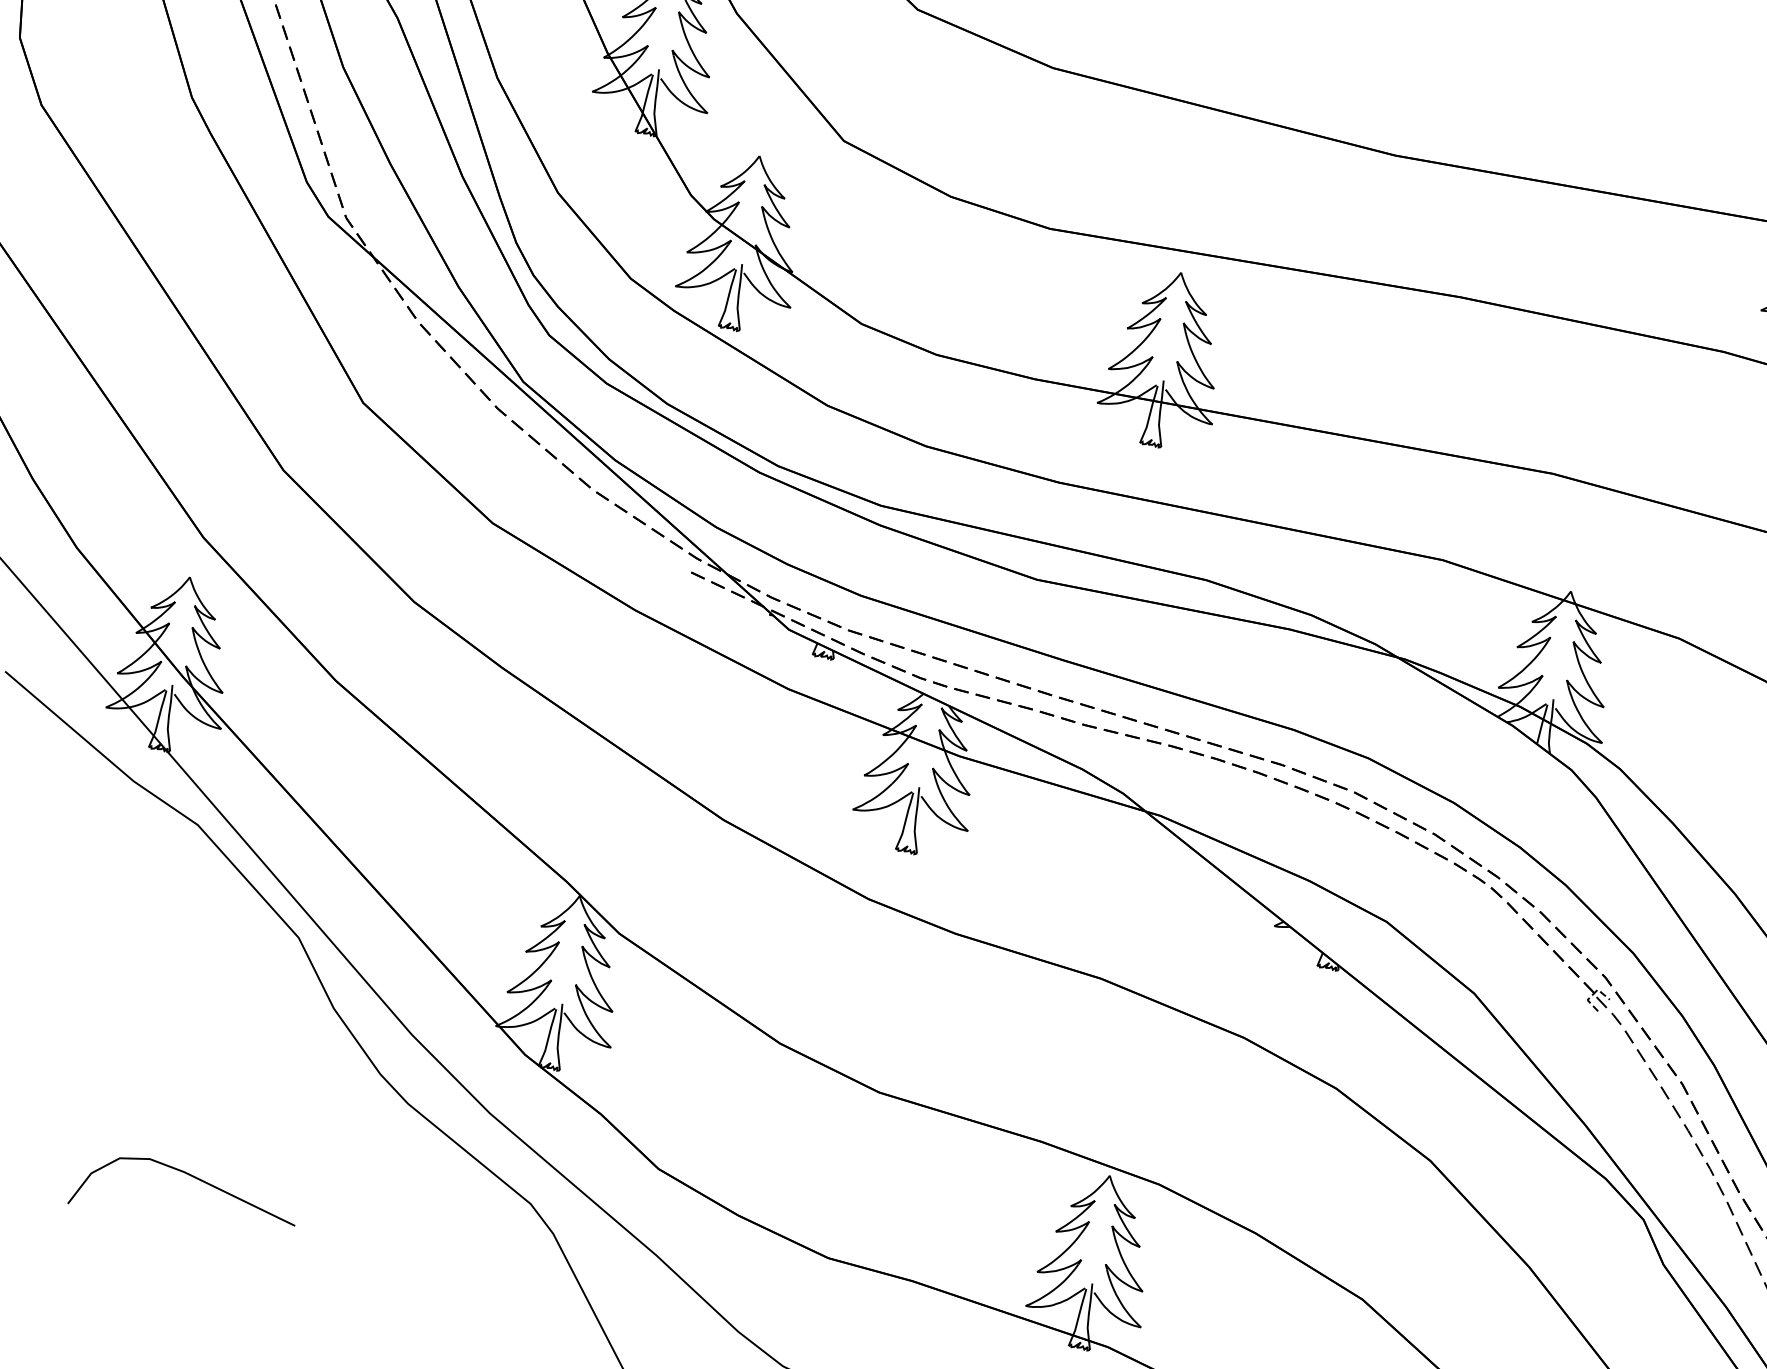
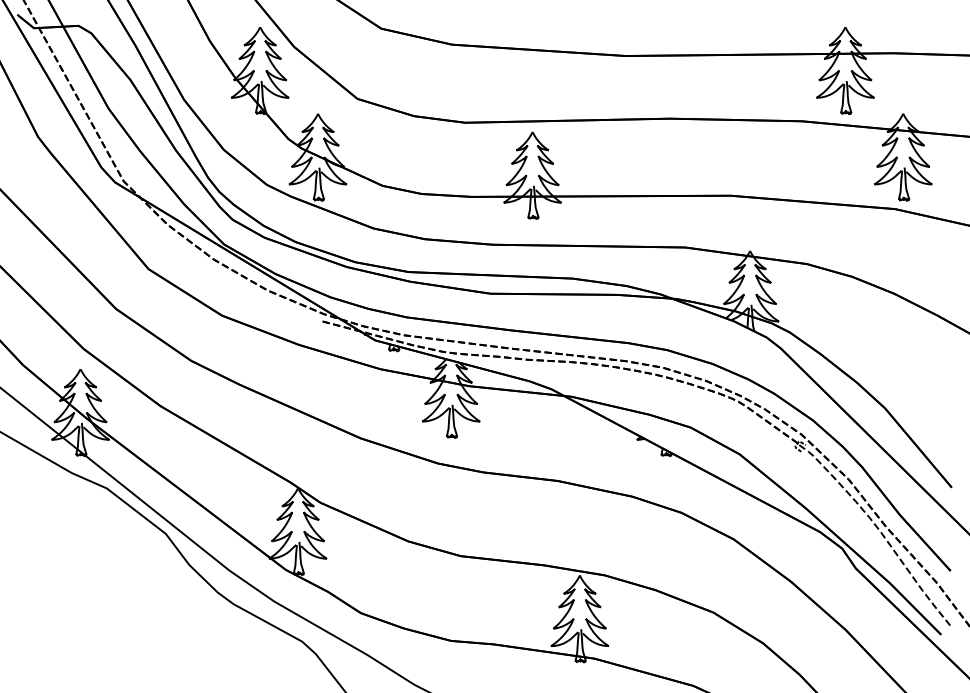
curve: (194, 1180) -> (137, 660), removed

